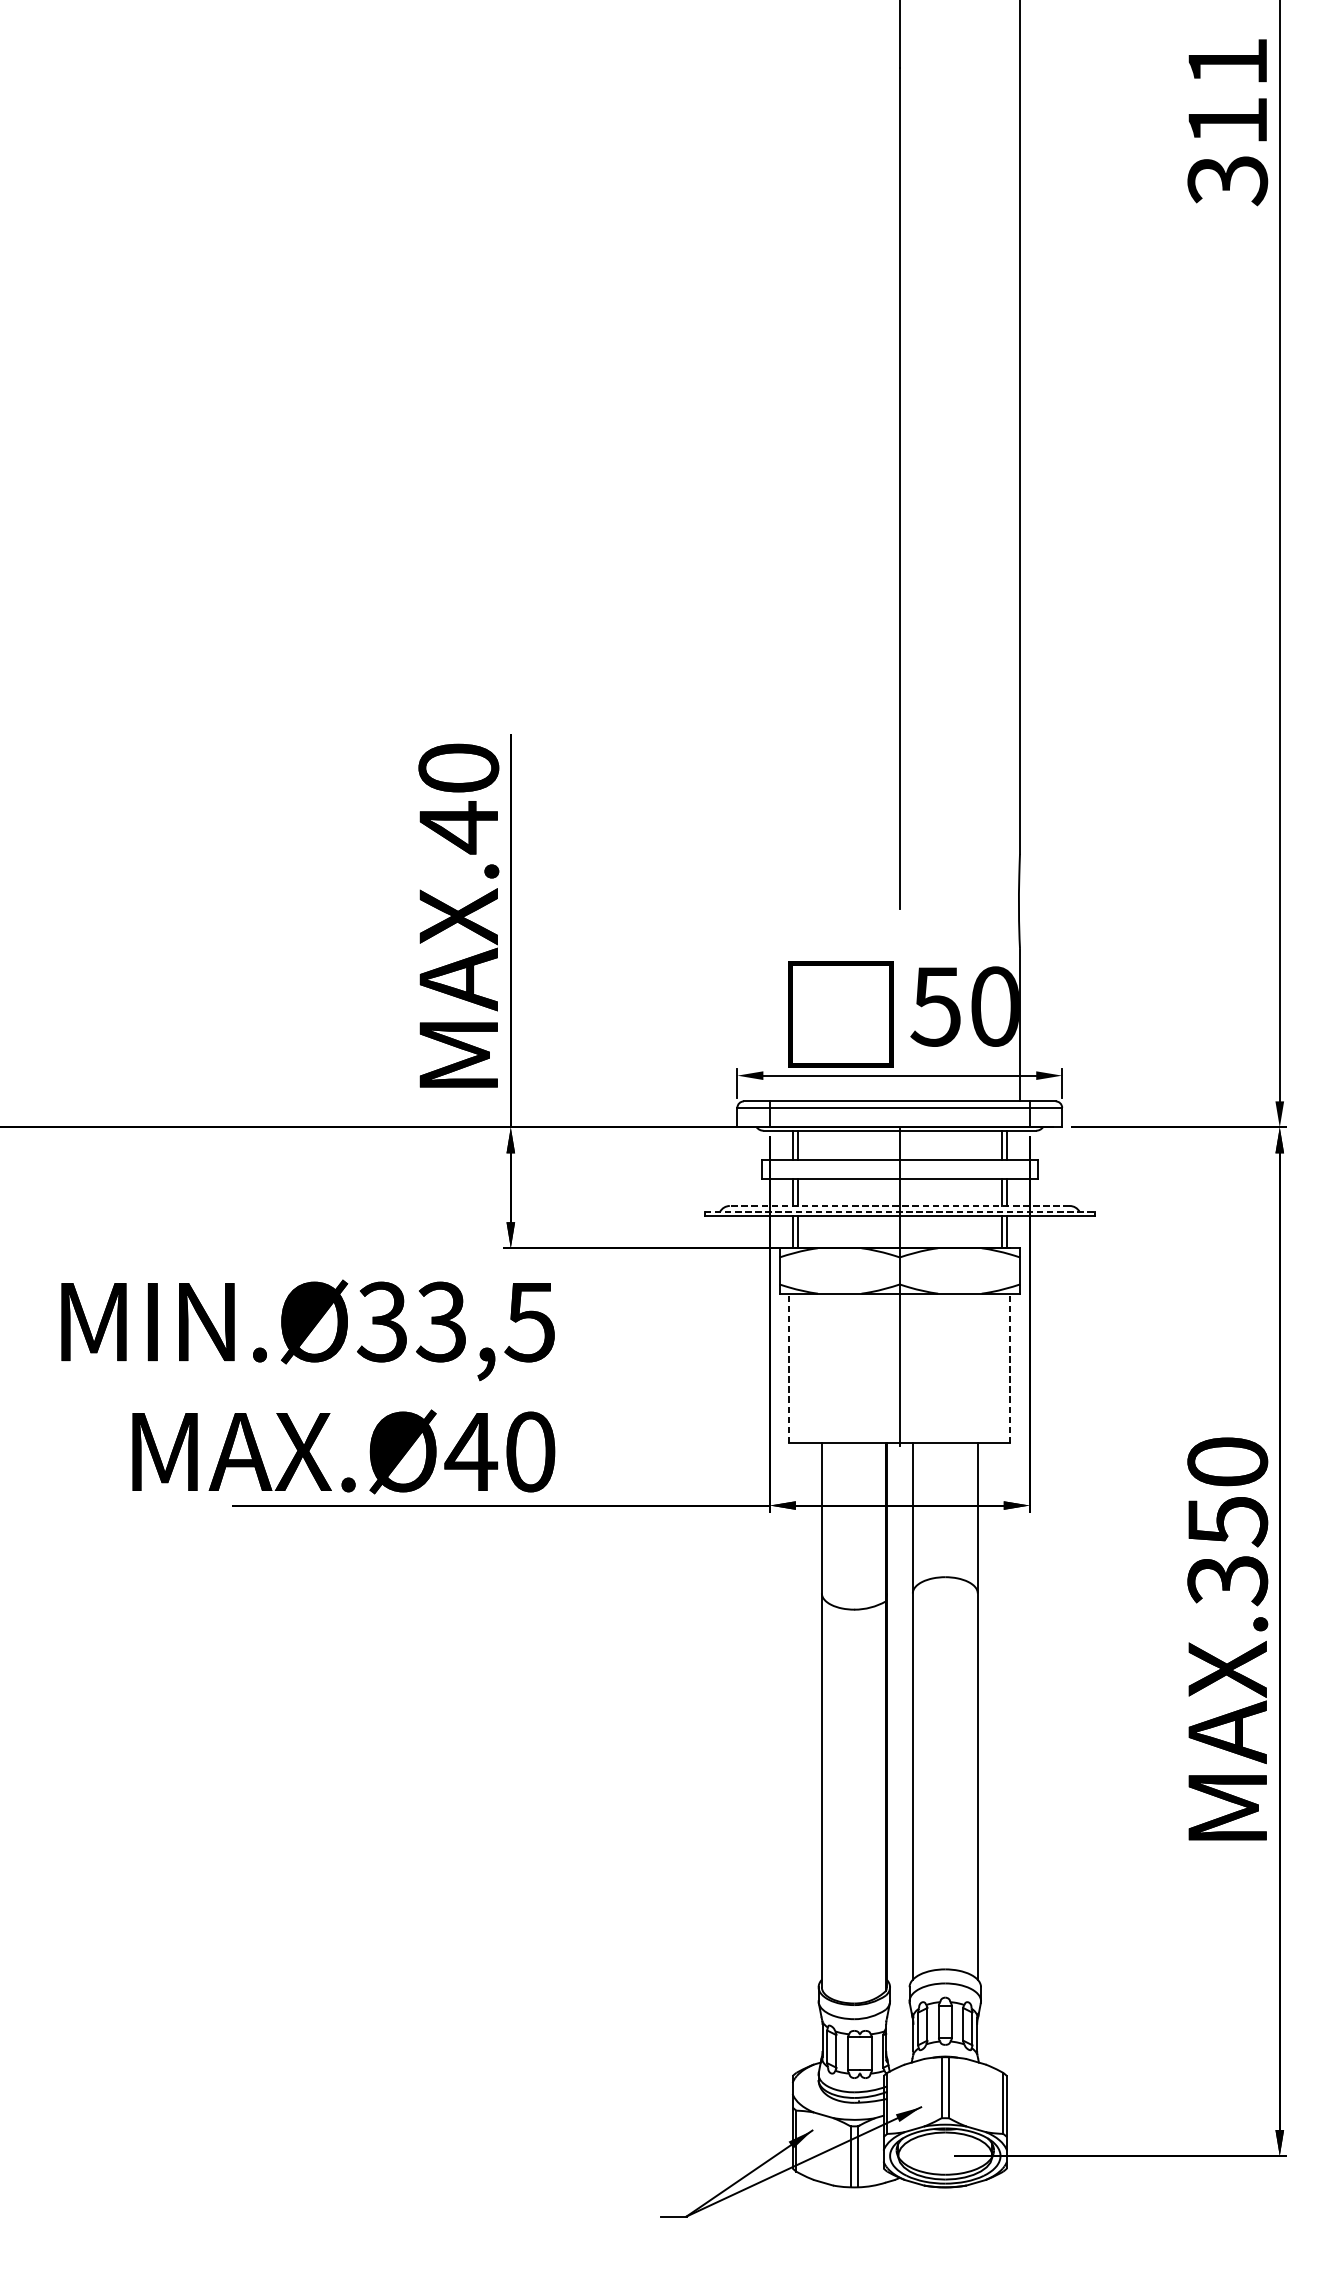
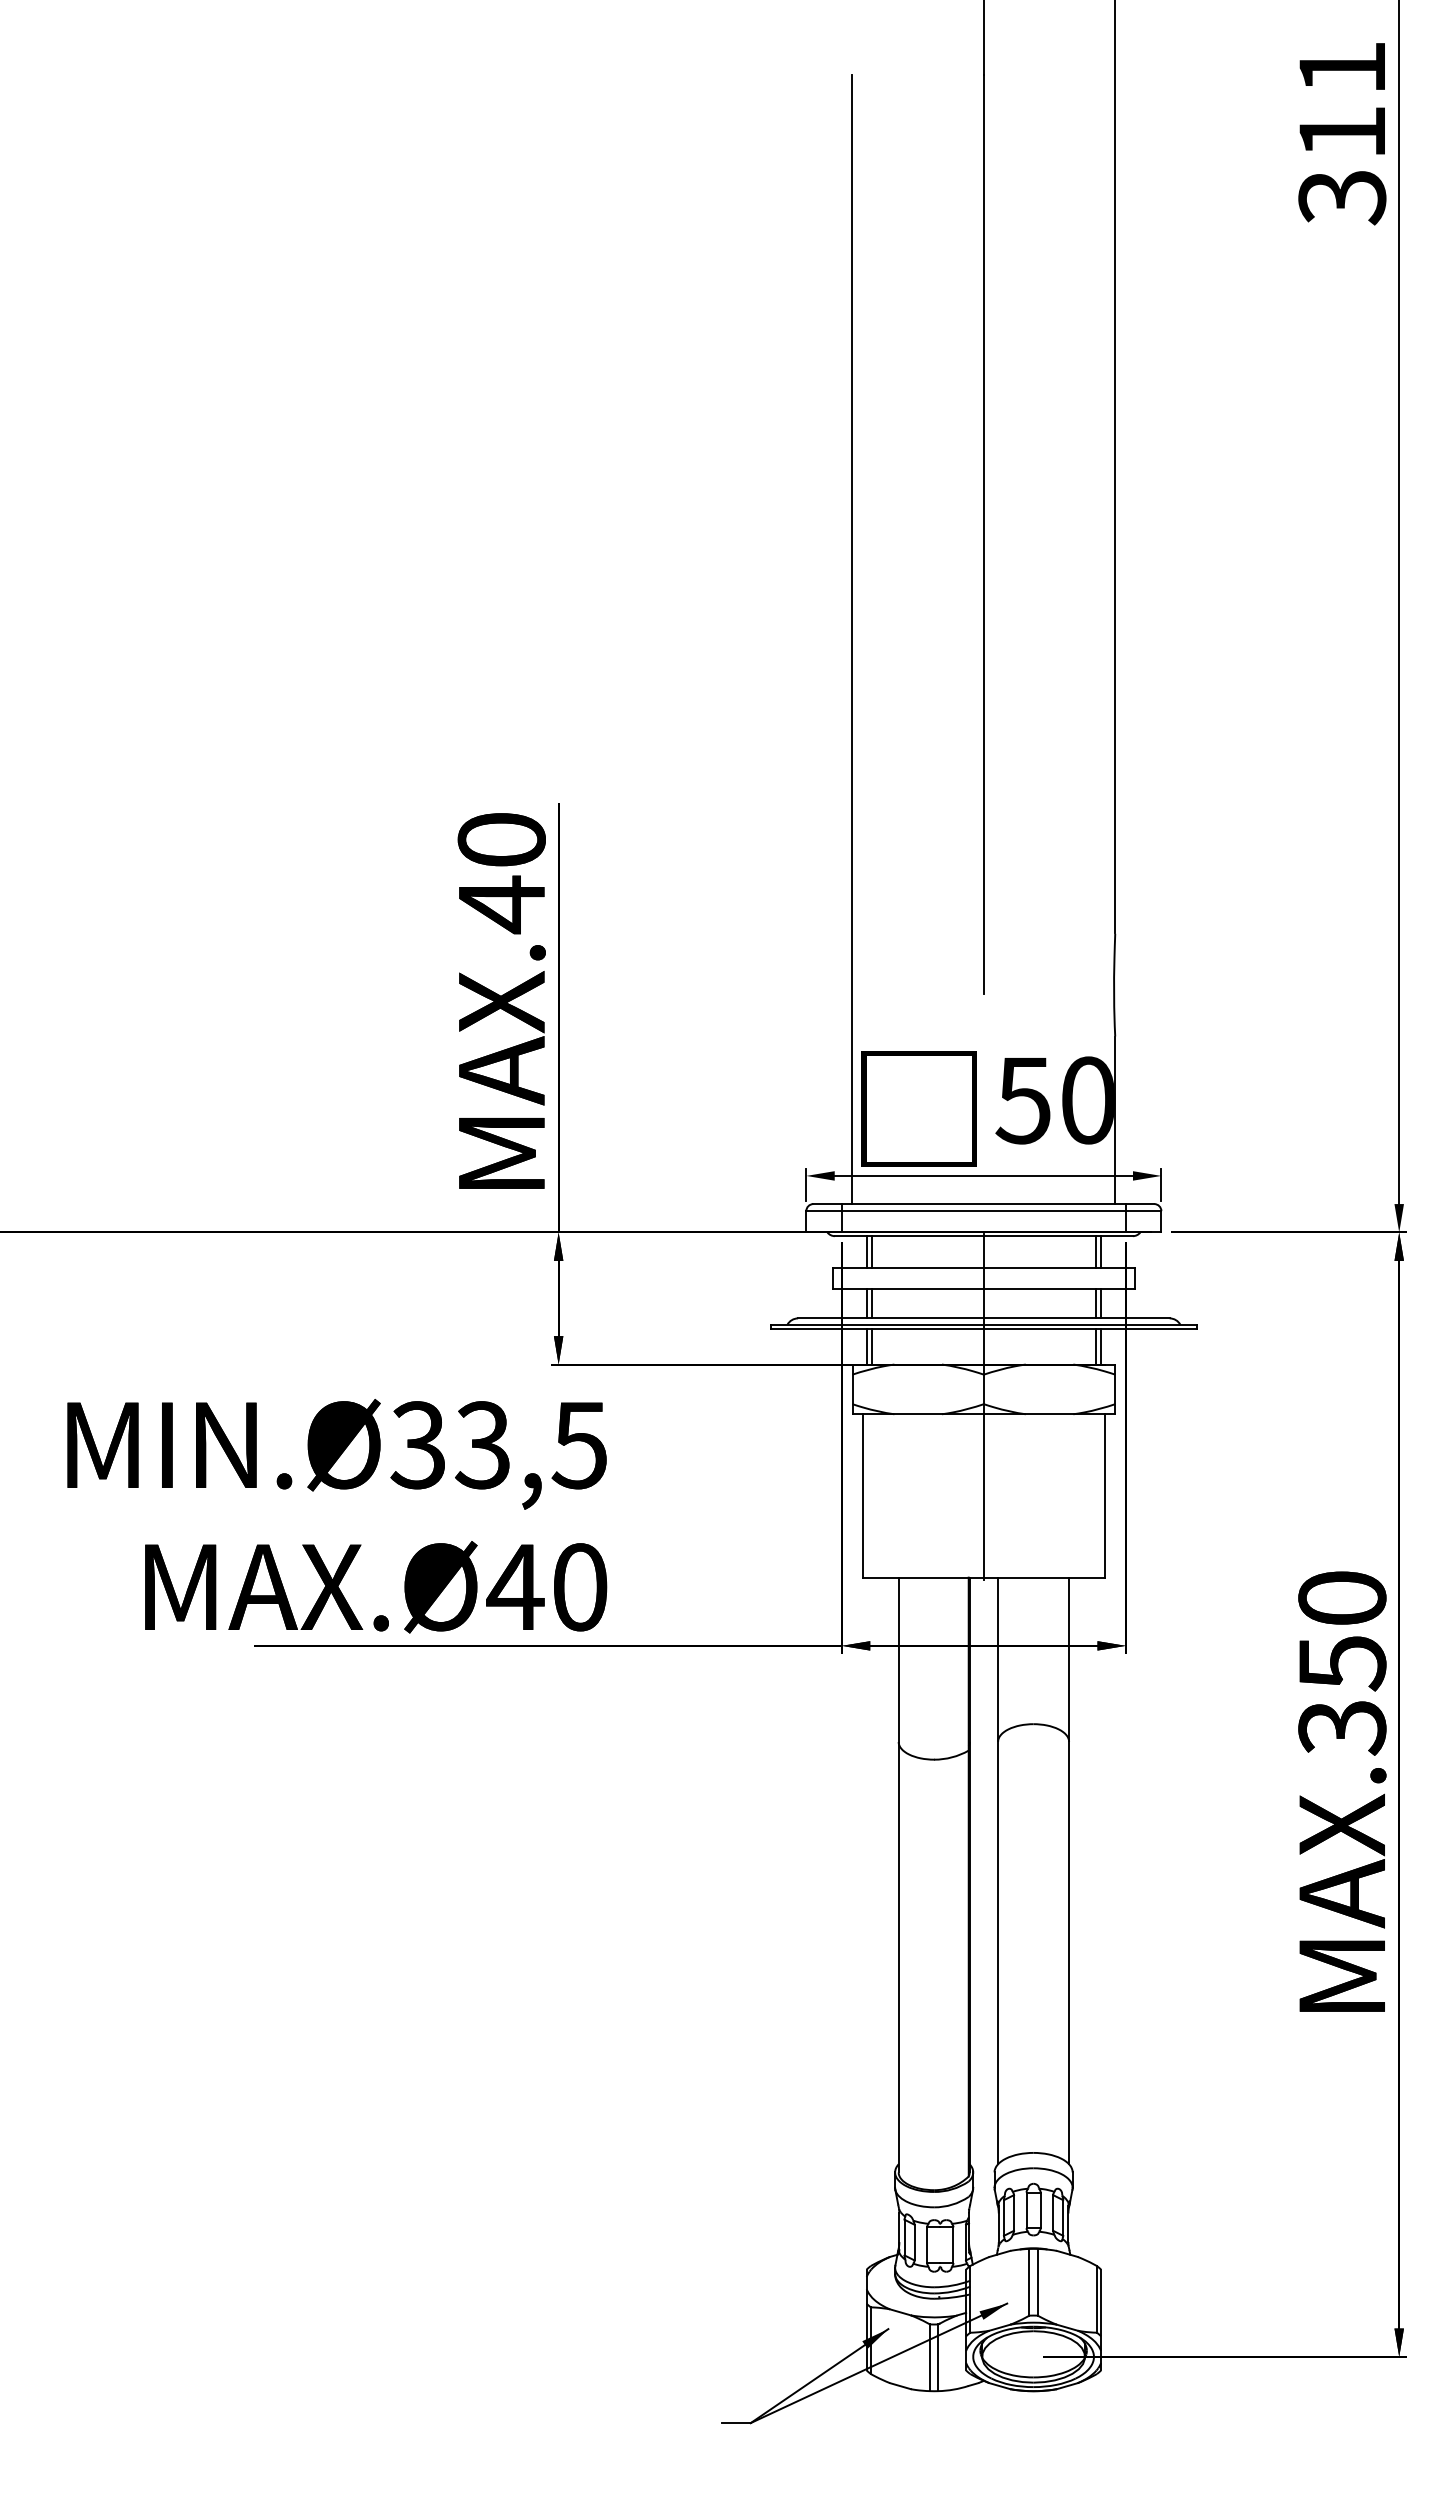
line: (779, 584) -> (852, 639), added
line: (899, 1206) -> (983, 1318), dashed -> solid
line: (900, 1211) -> (984, 1324), dashed -> solid
line: (789, 1367) -> (863, 1495), dashed -> solid
line: (1010, 1367) -> (1104, 1495), dashed -> solid

